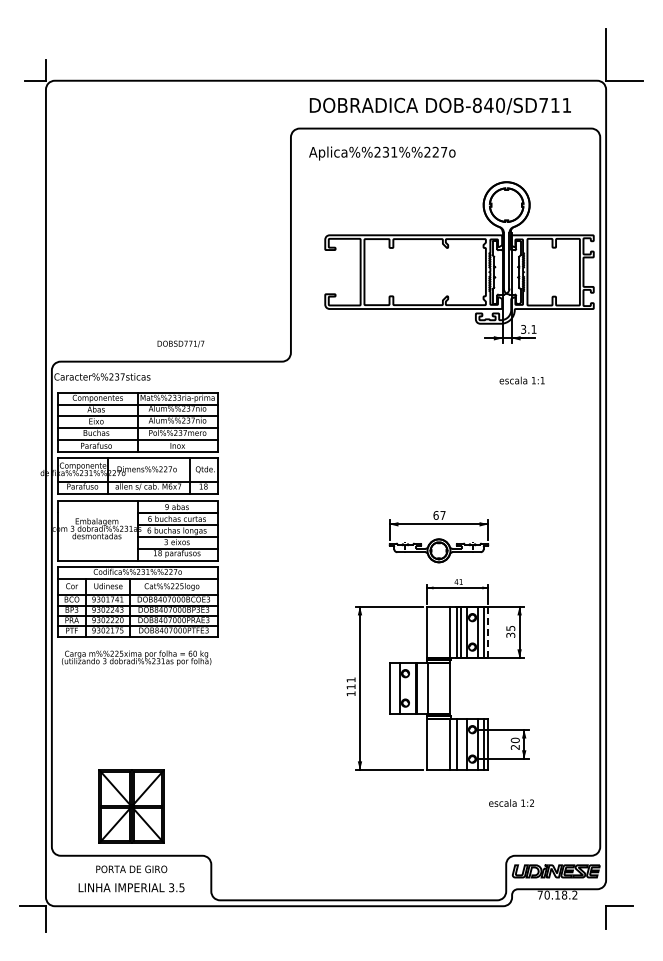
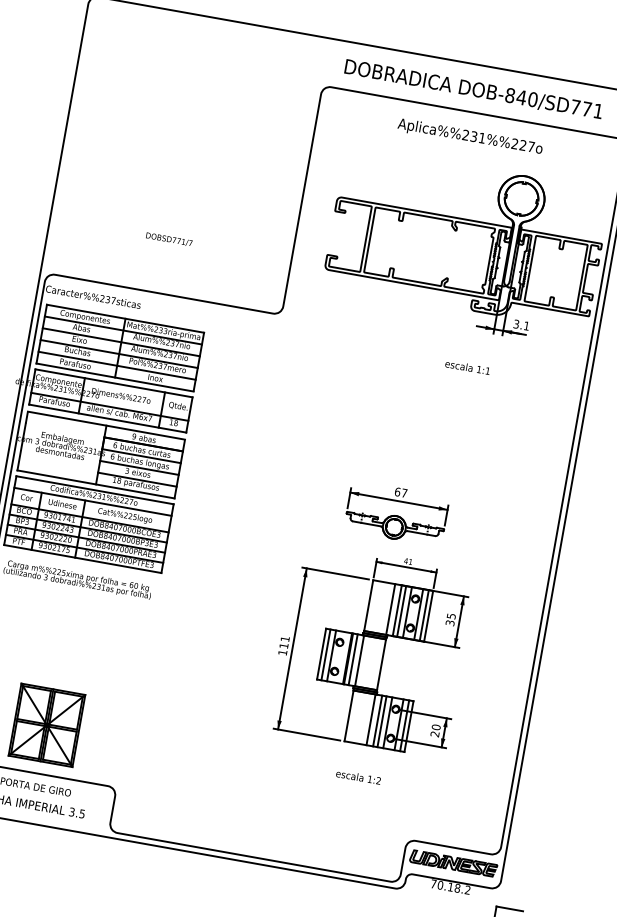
text: (555, 105) -> (587, 109), DOB-840/SD711 -> DOB-840/SD771
text: (382, 153) -> (470, 137), moved
text: (180, 343) -> (168, 239), moved
text: (521, 380) -> (467, 367), moved
line: (488, 632) -> (428, 616), dashed -> solid
line: (394, 688) -> (326, 655), added
line: (421, 688) -> (352, 659), added
line: (460, 744) -> (381, 721), added
text: (511, 802) -> (358, 776), moved

